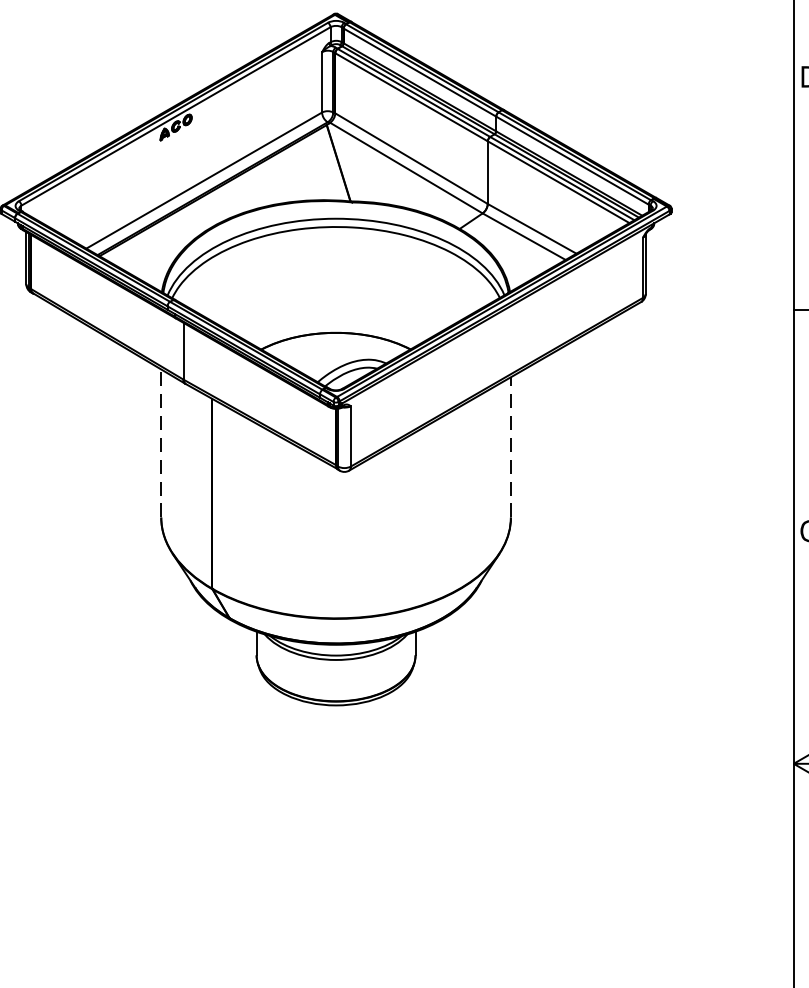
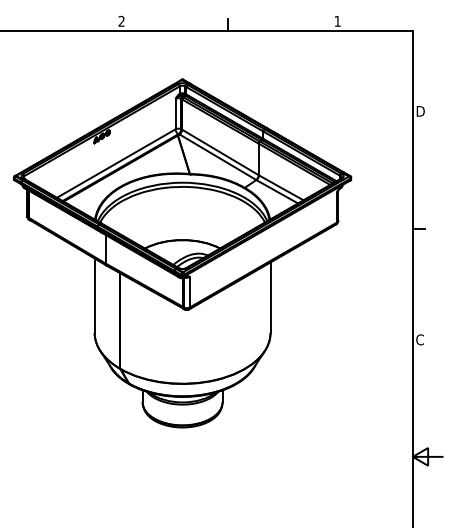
line: (160, 442) -> (94, 295), dashed -> solid
line: (510, 446) -> (270, 297), dashed -> solid

